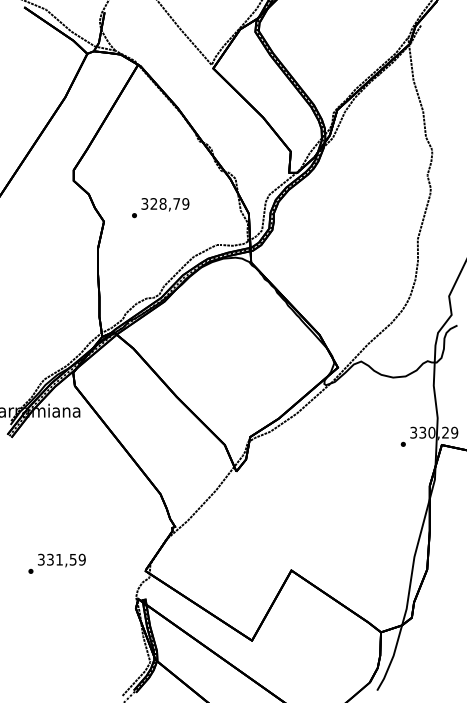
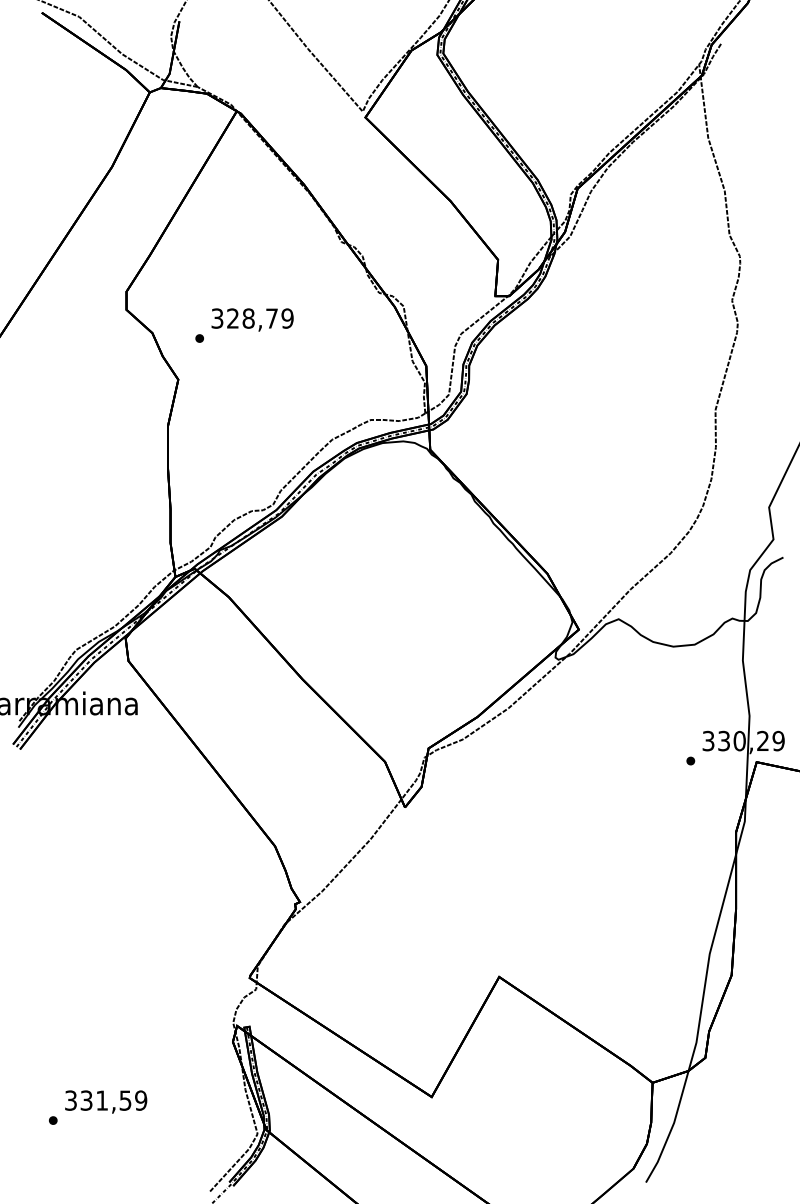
text: (160, 208) -> (244, 326), moved
text: (56, 563) -> (96, 1107), moved

